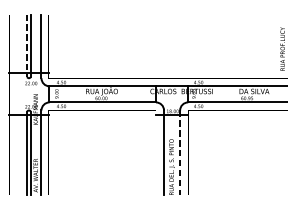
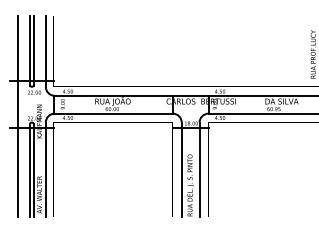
line: (26, 45) -> (29, 50), dashed -> solid
line: (16, 105) -> (18, 116), added
line: (180, 153) -> (199, 170), dashed -> solid

